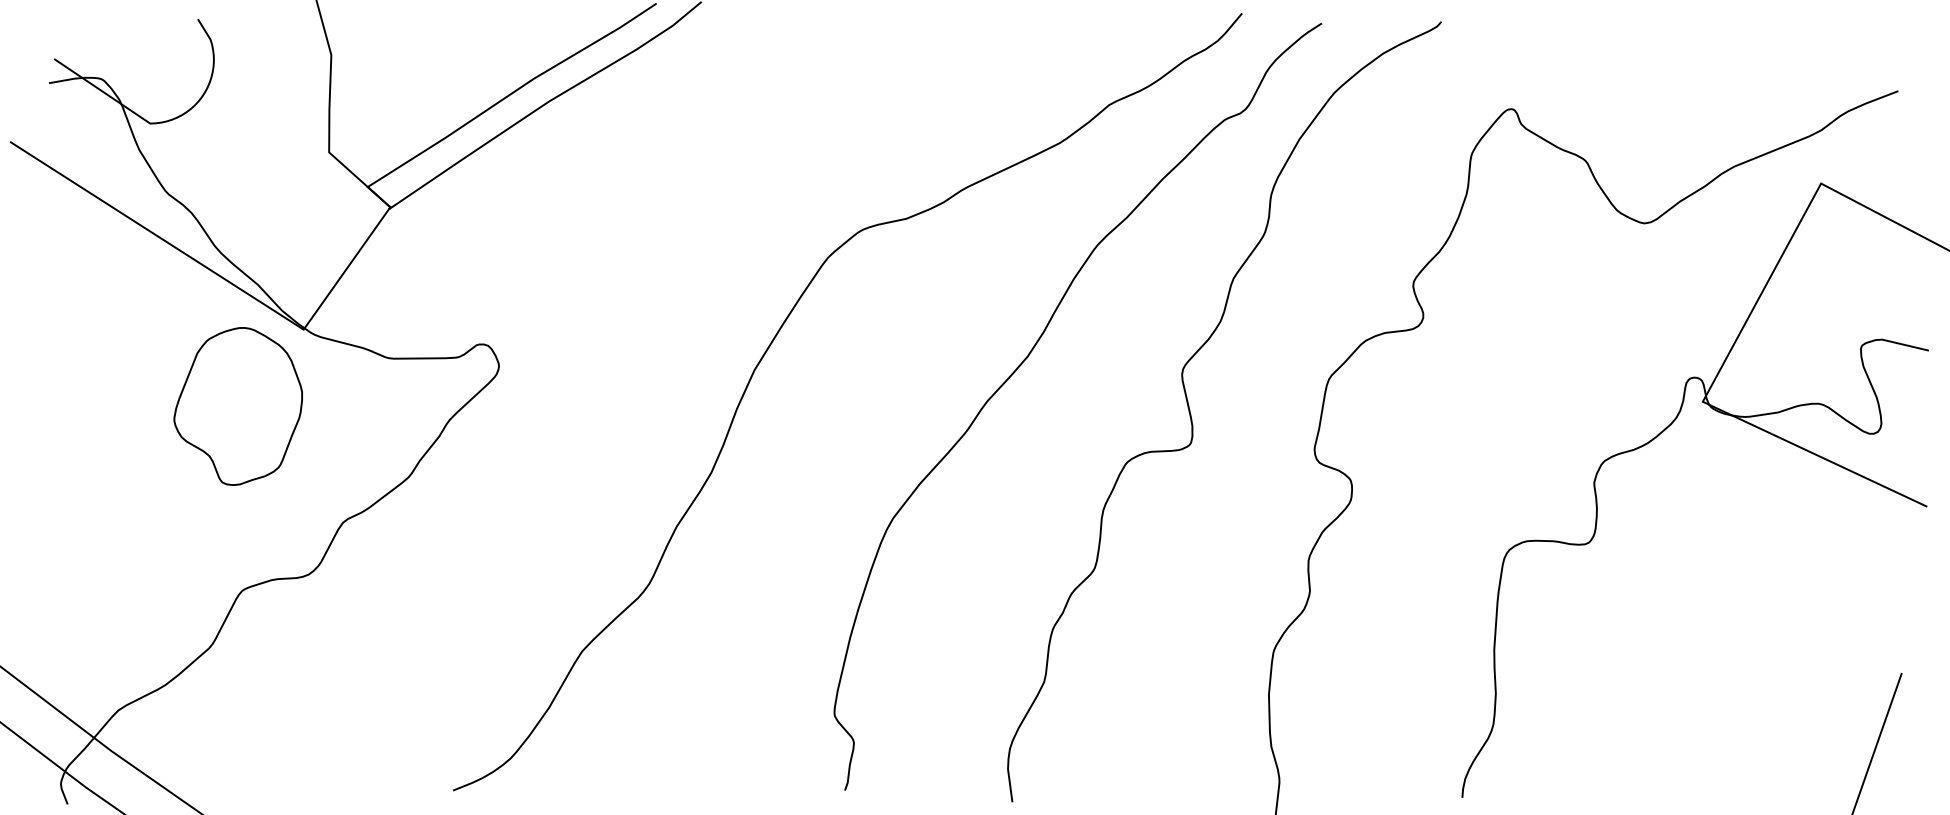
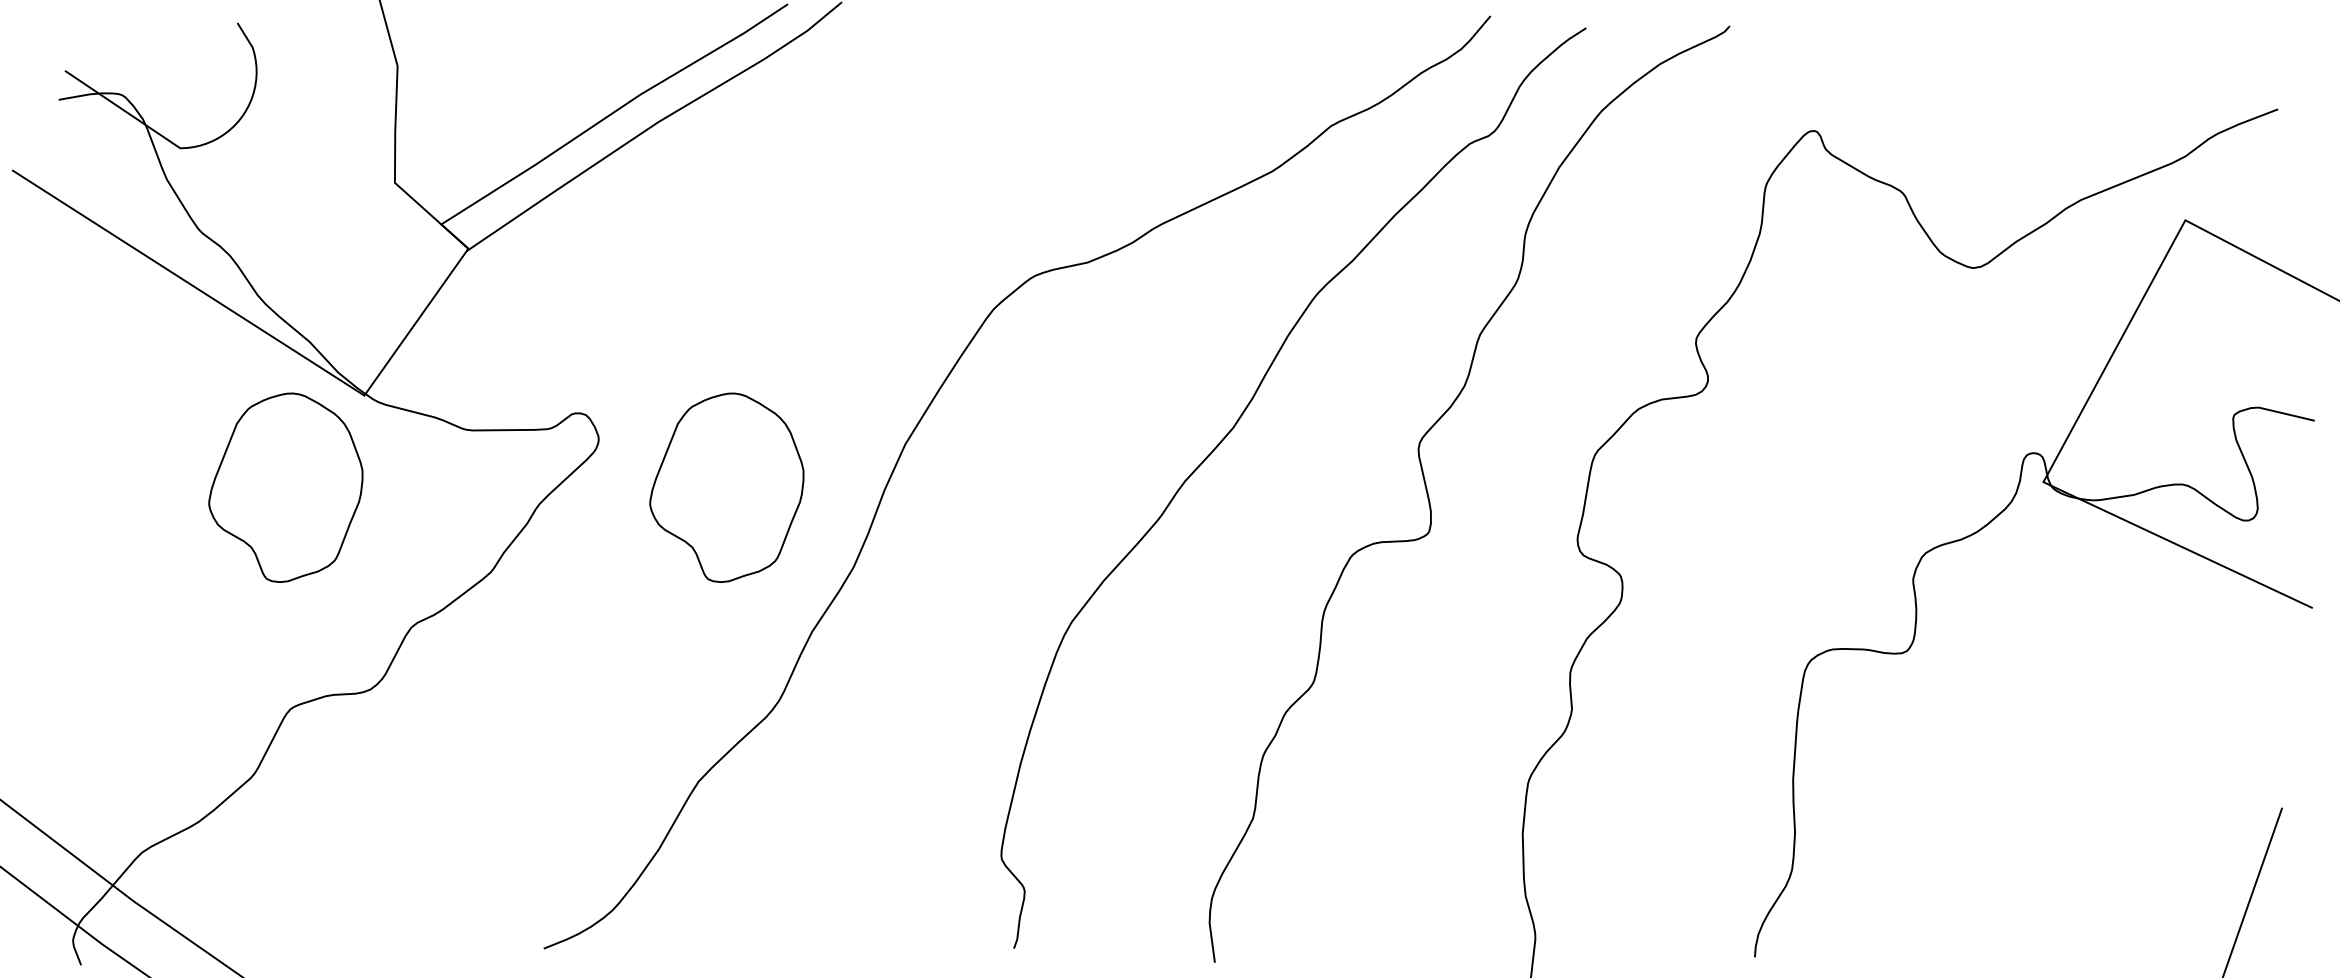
part: (605, 406) -> (726, 487), added

